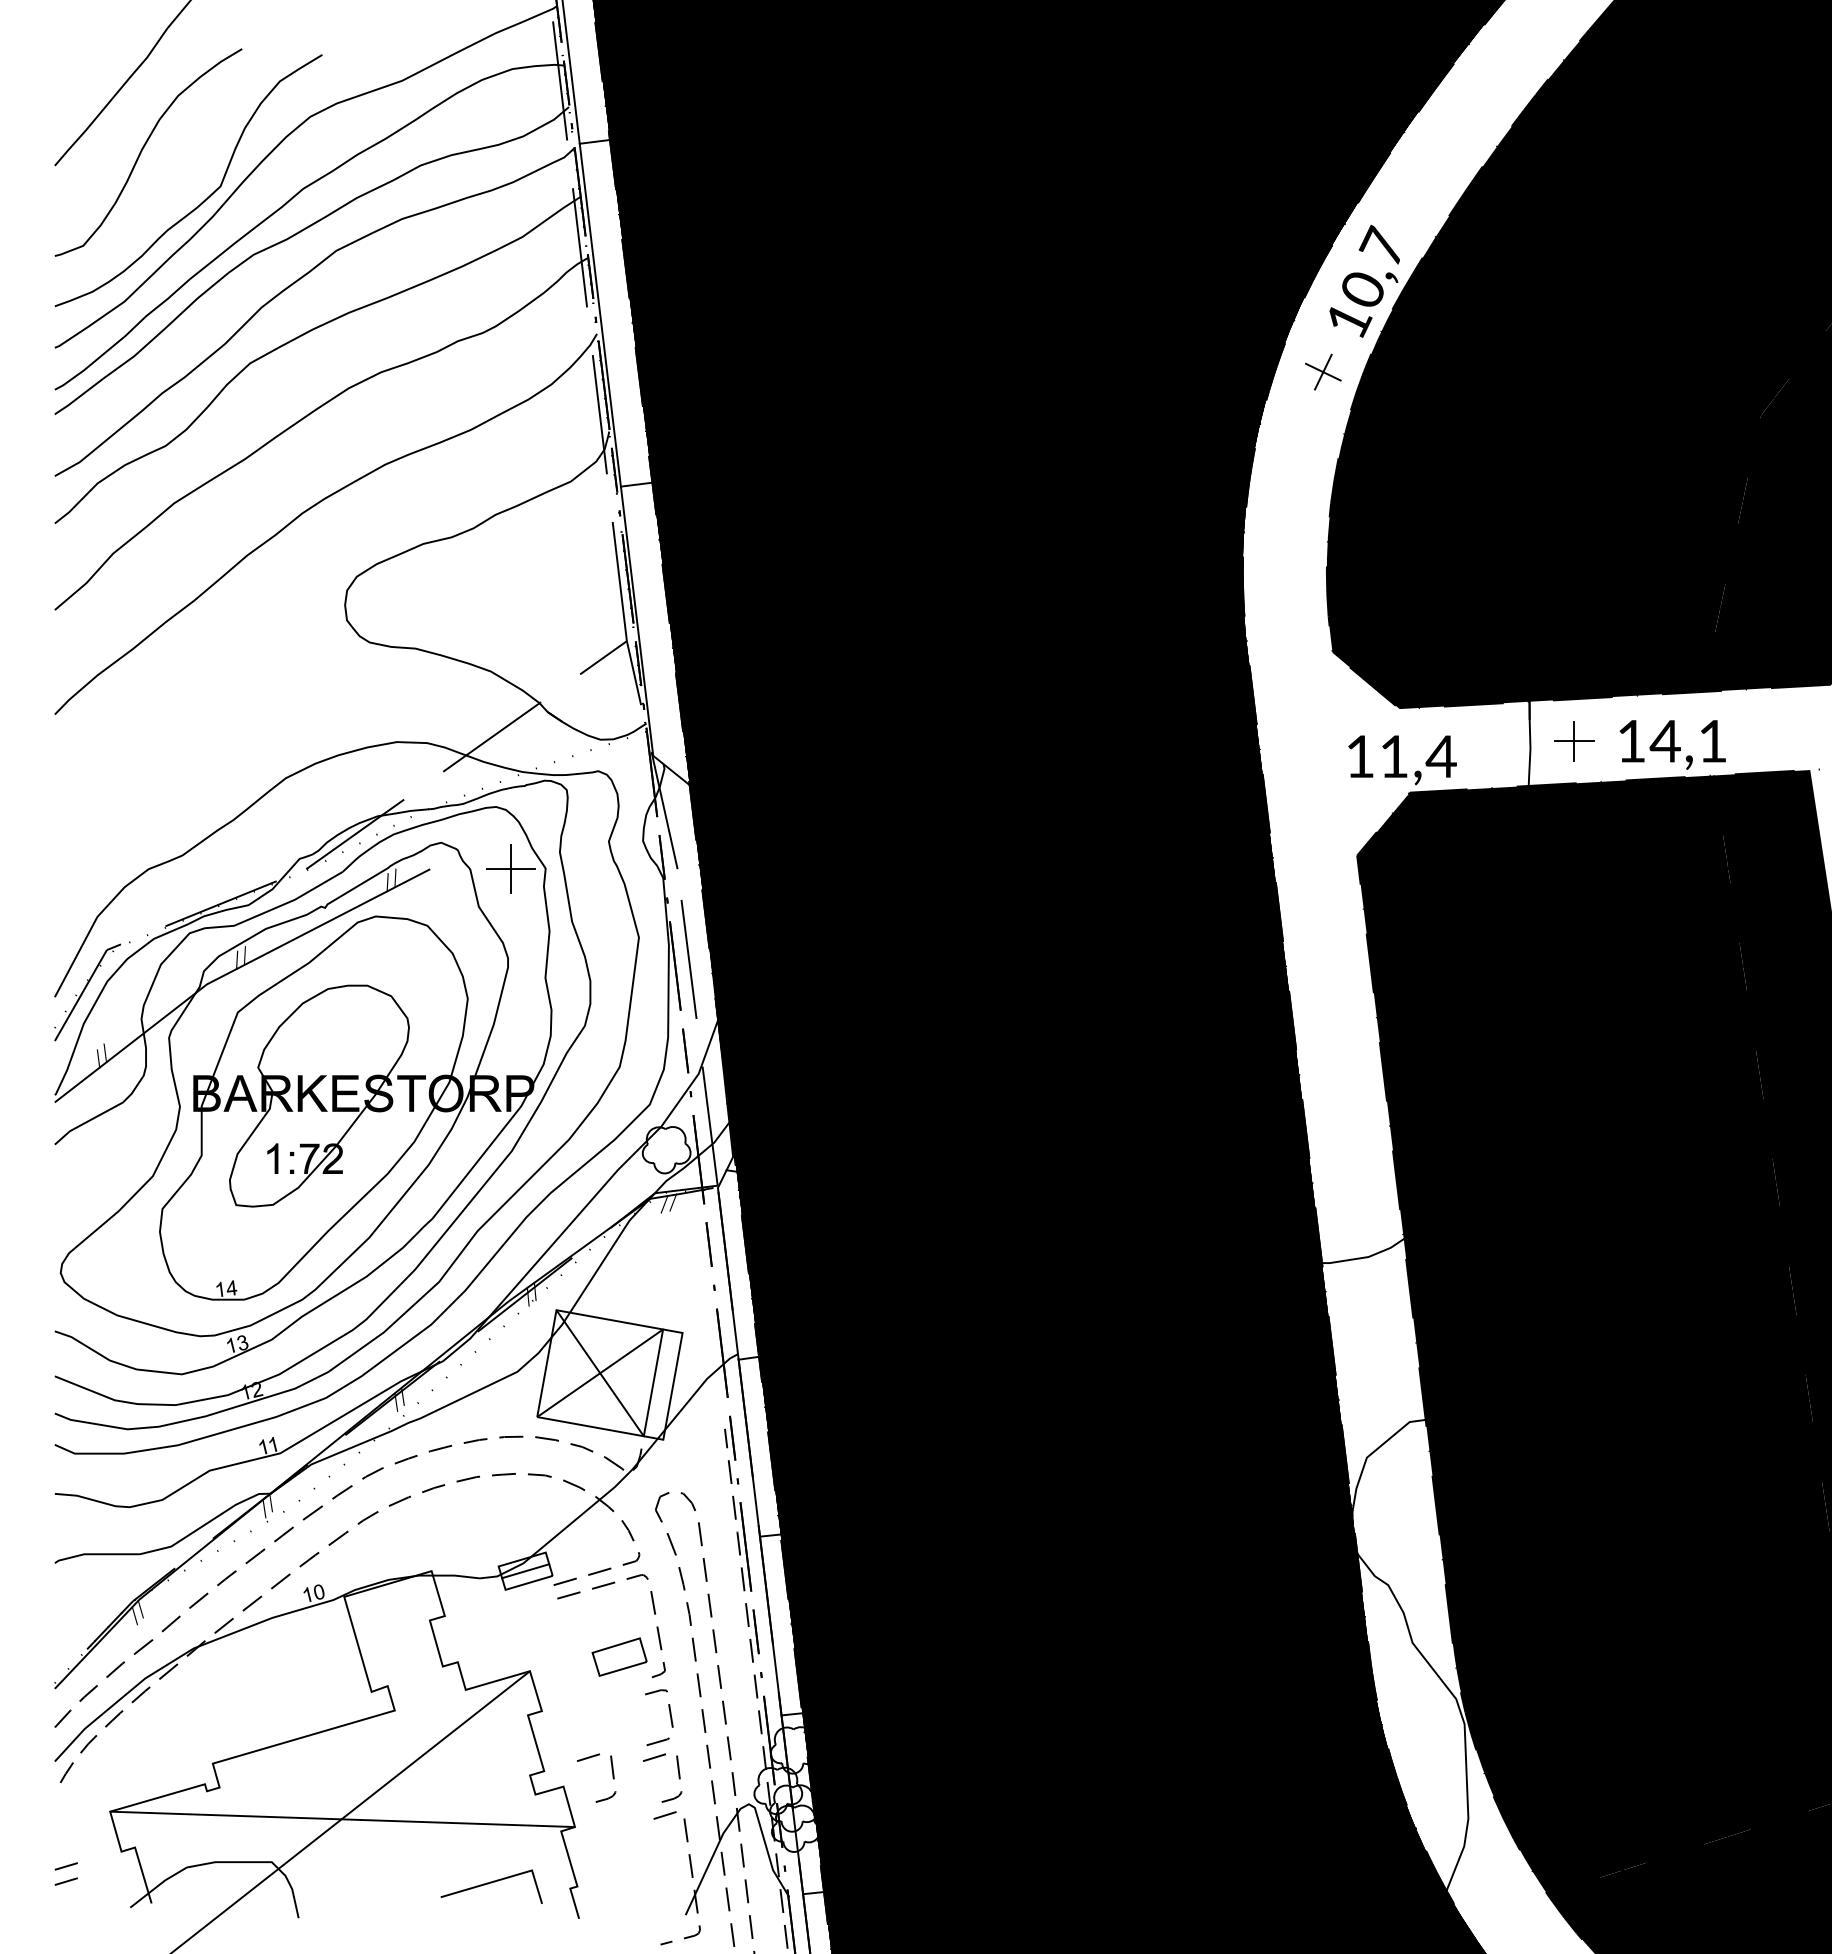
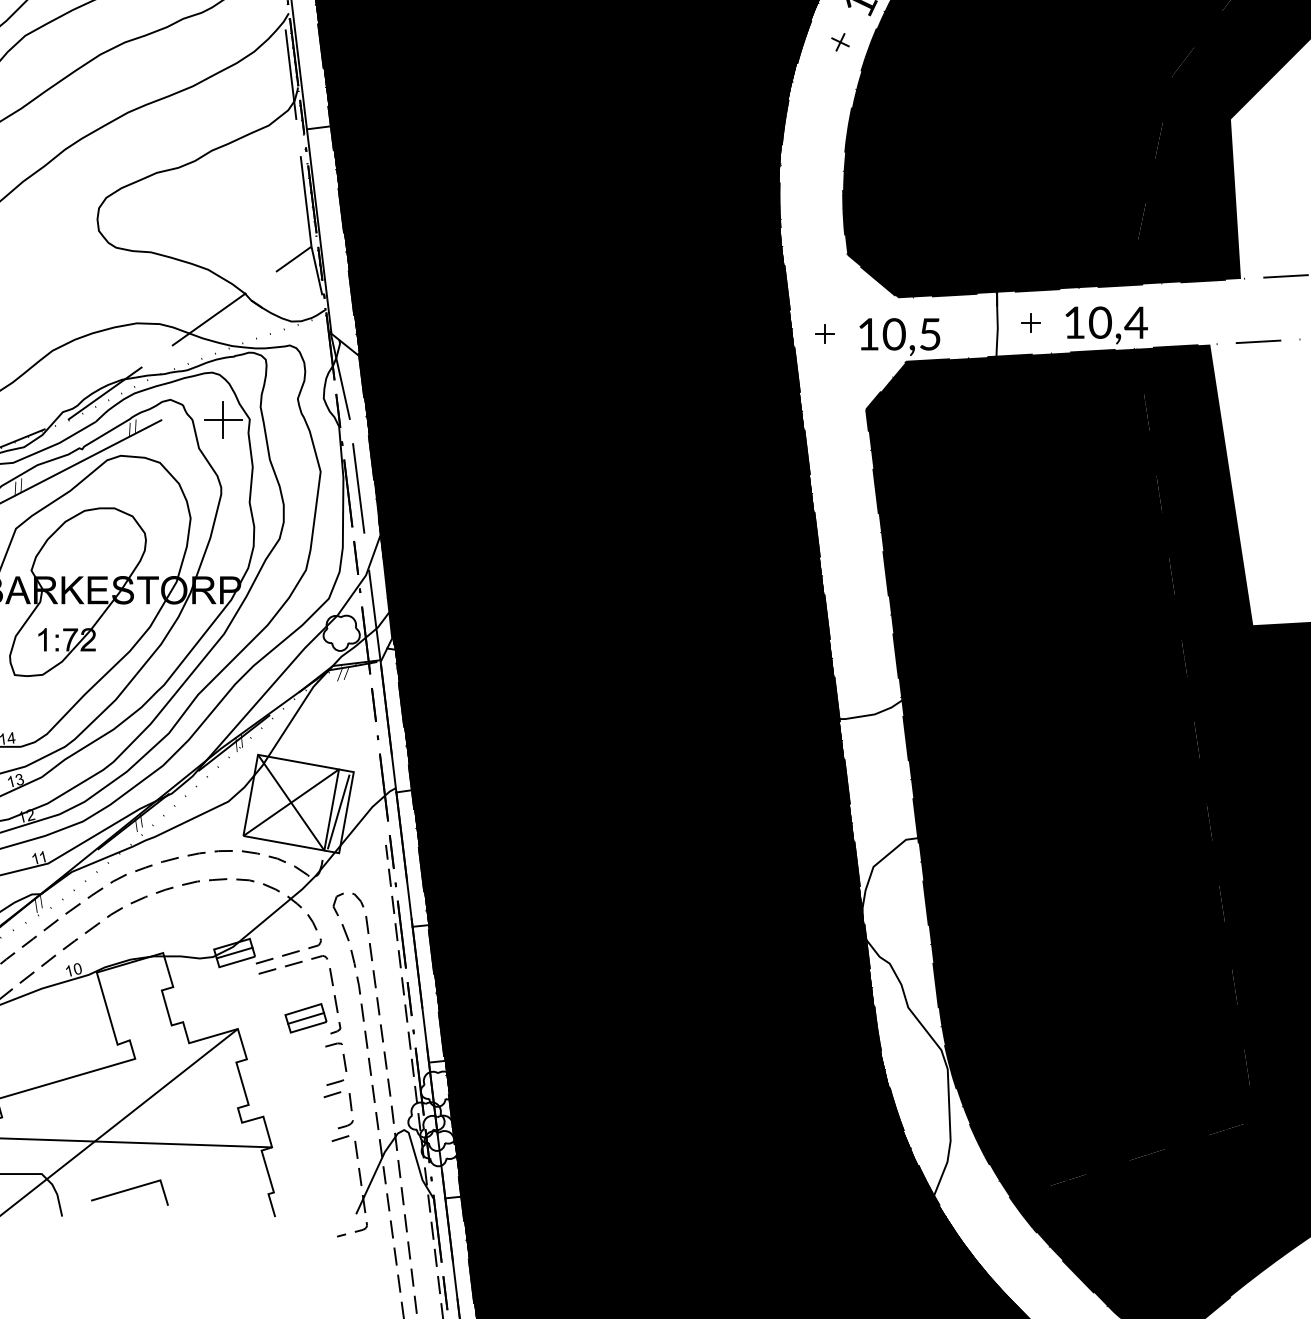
part: (1323, 371) -> (840, 41), size x0.62
part: (1573, 740) -> (1030, 322), size x0.62
text: (1688, 740) -> (1117, 322), 14,1 -> 10,4
part: (1302, 756) -> (824, 334), added
text: (1417, 756) -> (911, 334), 11,4 -> 10,5
line: (662, 1385) -> (338, 812), added
line: (619, 1657) -> (305, 1018), added
curve: (612, 1777) -> (300, 1109), removed
line: (491, 1883) -> (129, 1190), moved

